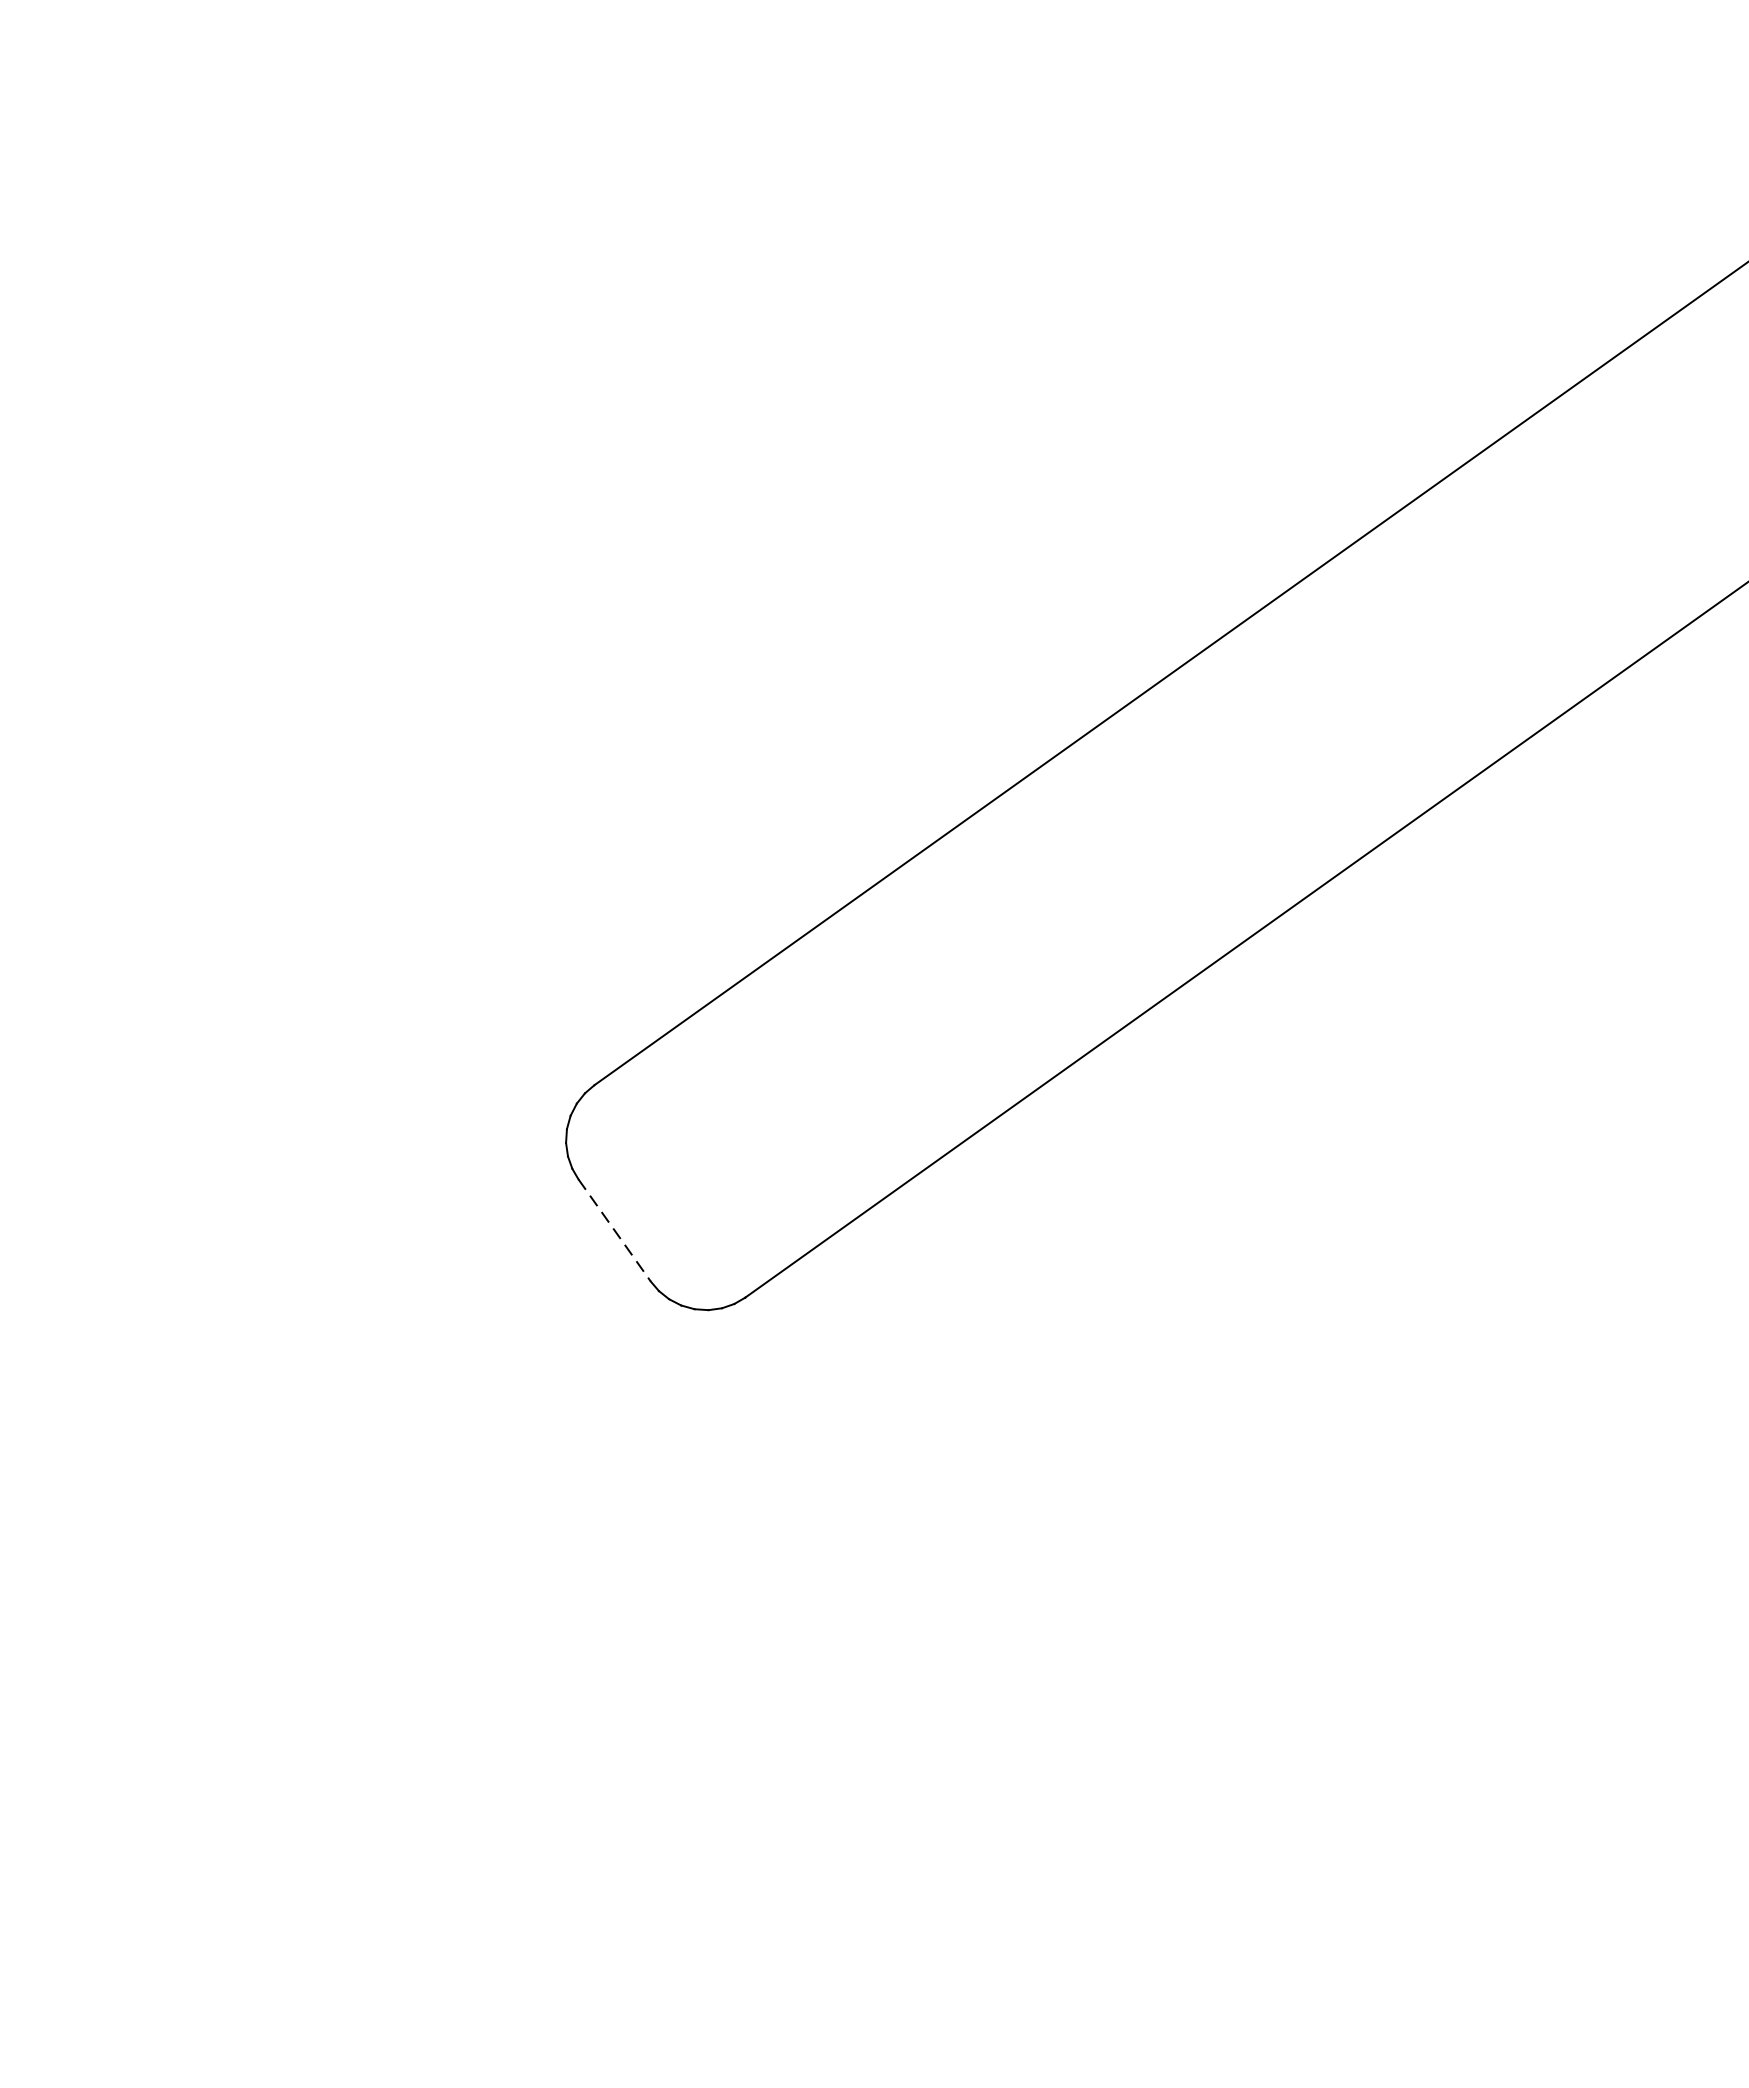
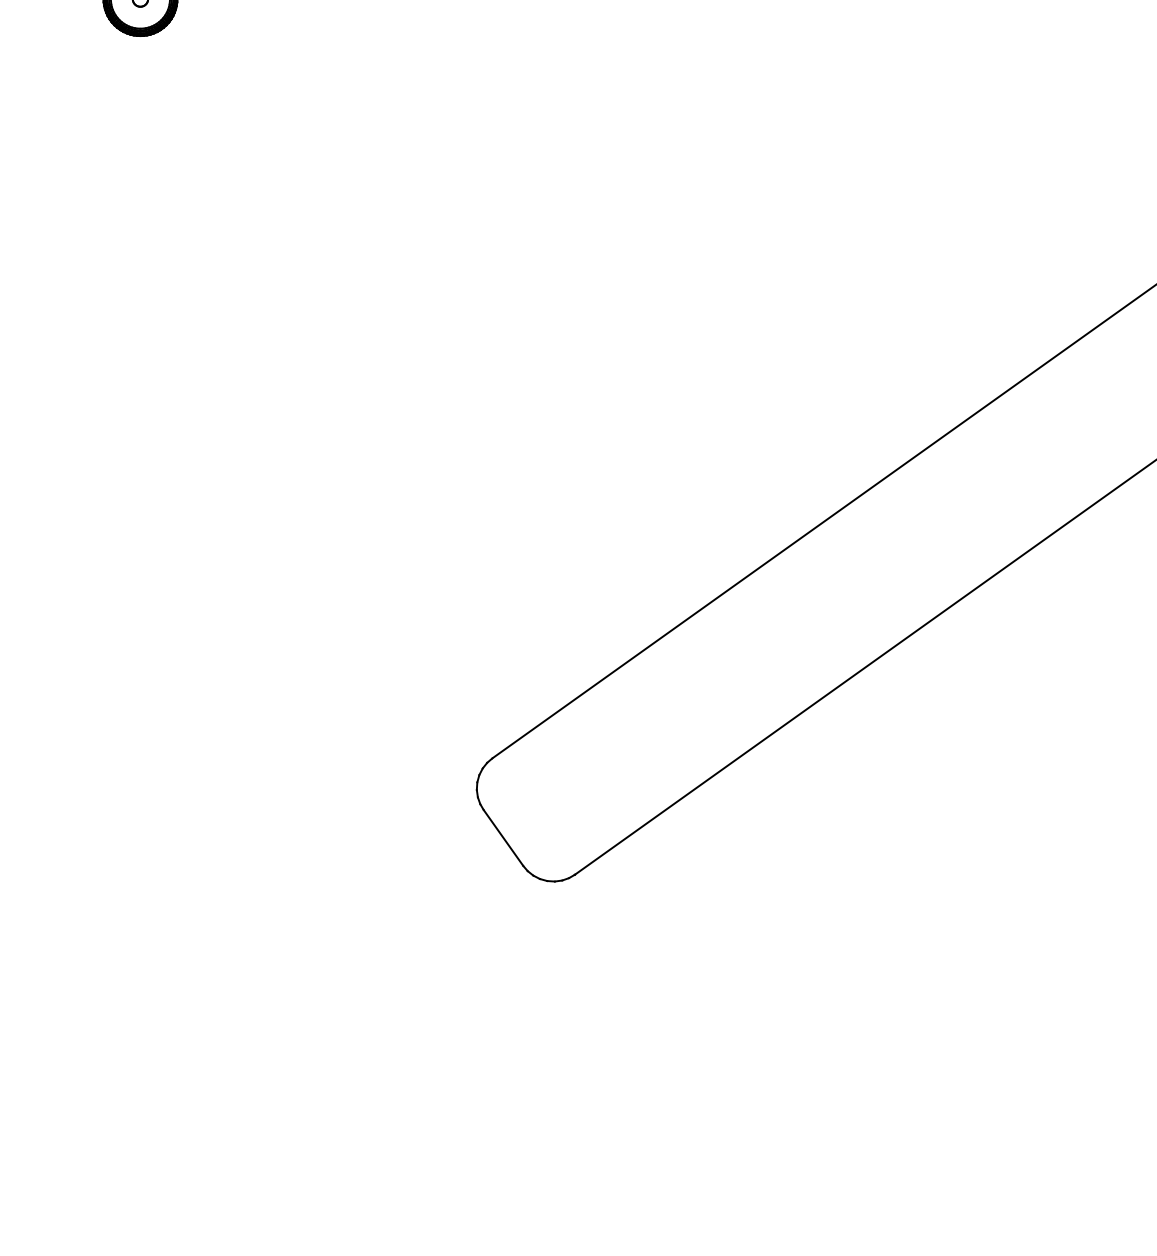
line: (614, 1231) -> (503, 838), dashed -> solid

